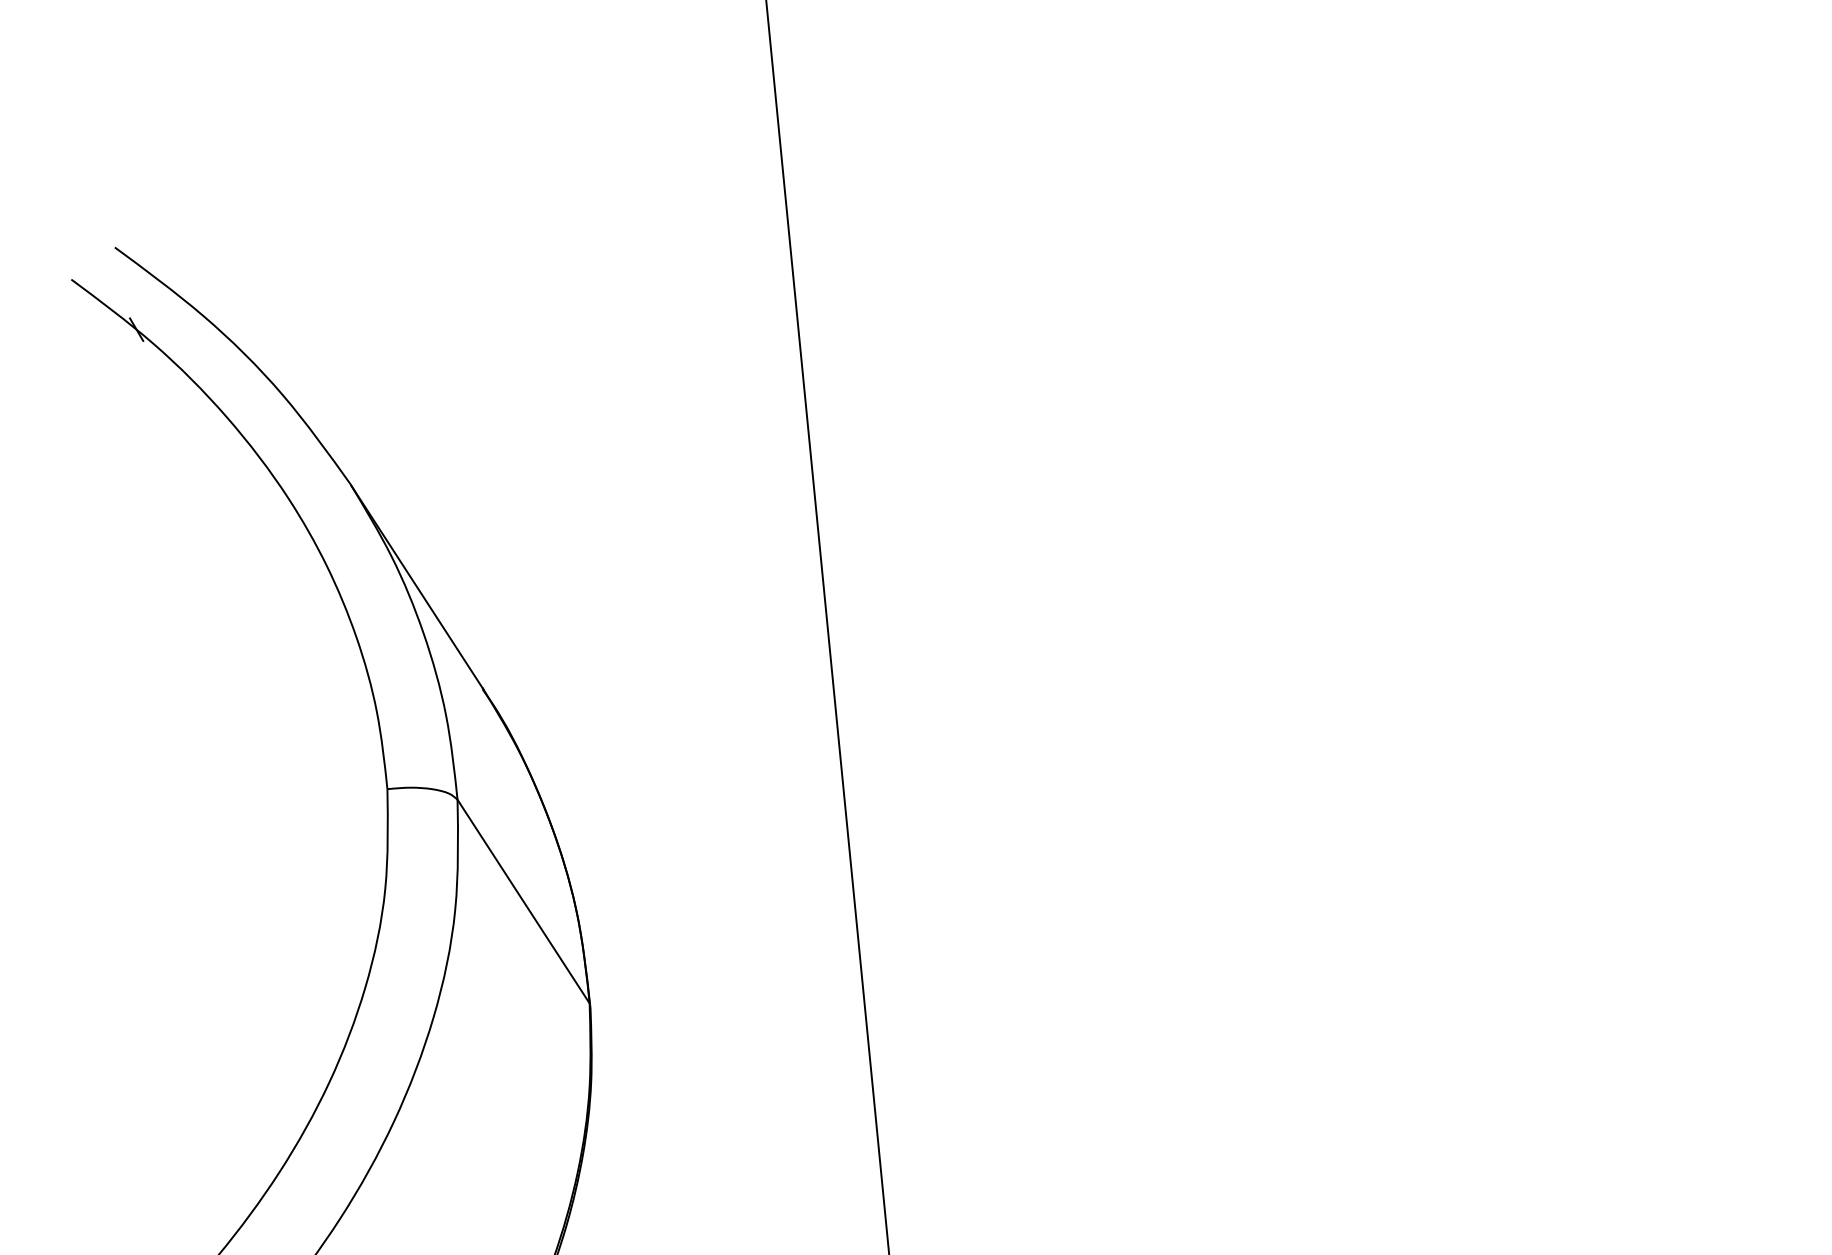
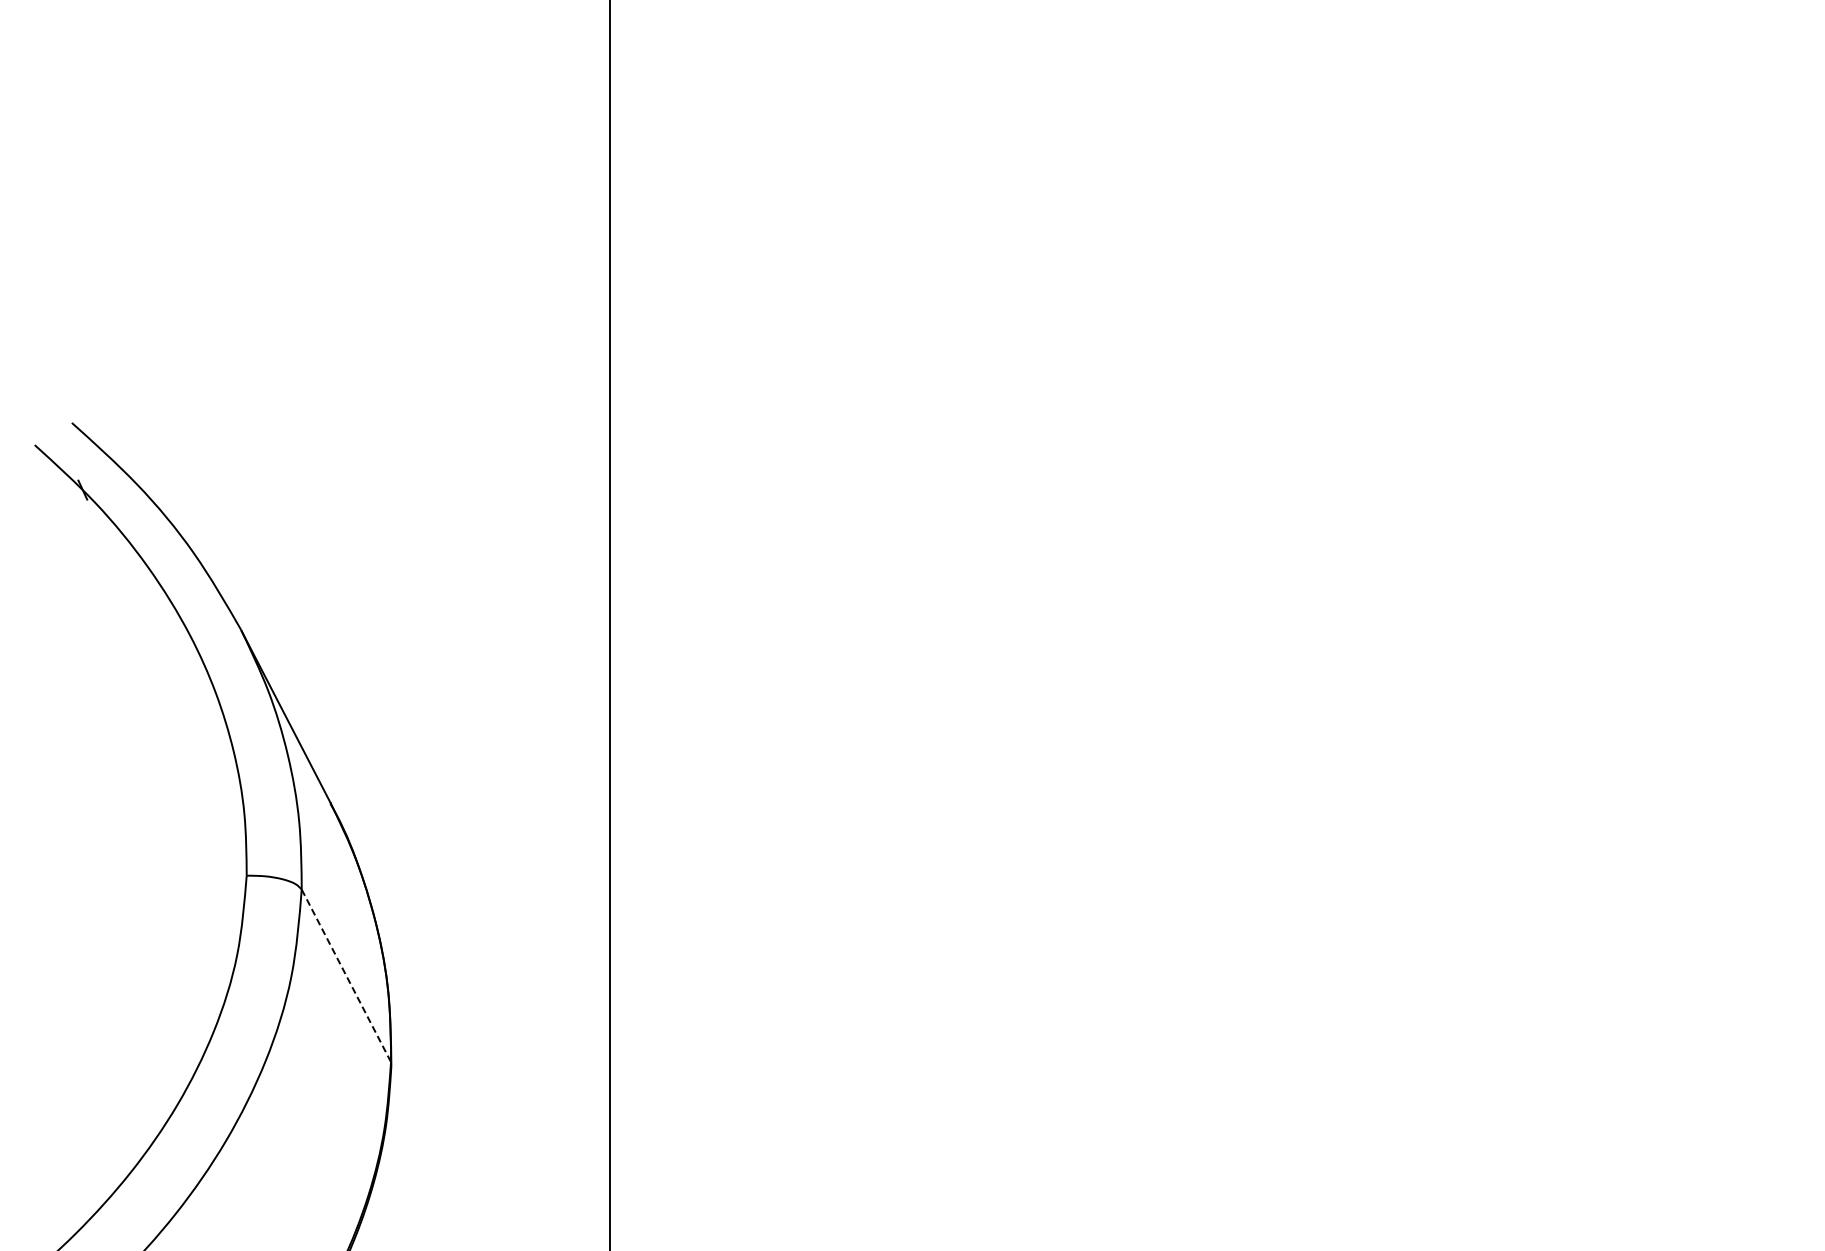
line: (523, 902) -> (346, 976), solid -> dashed

